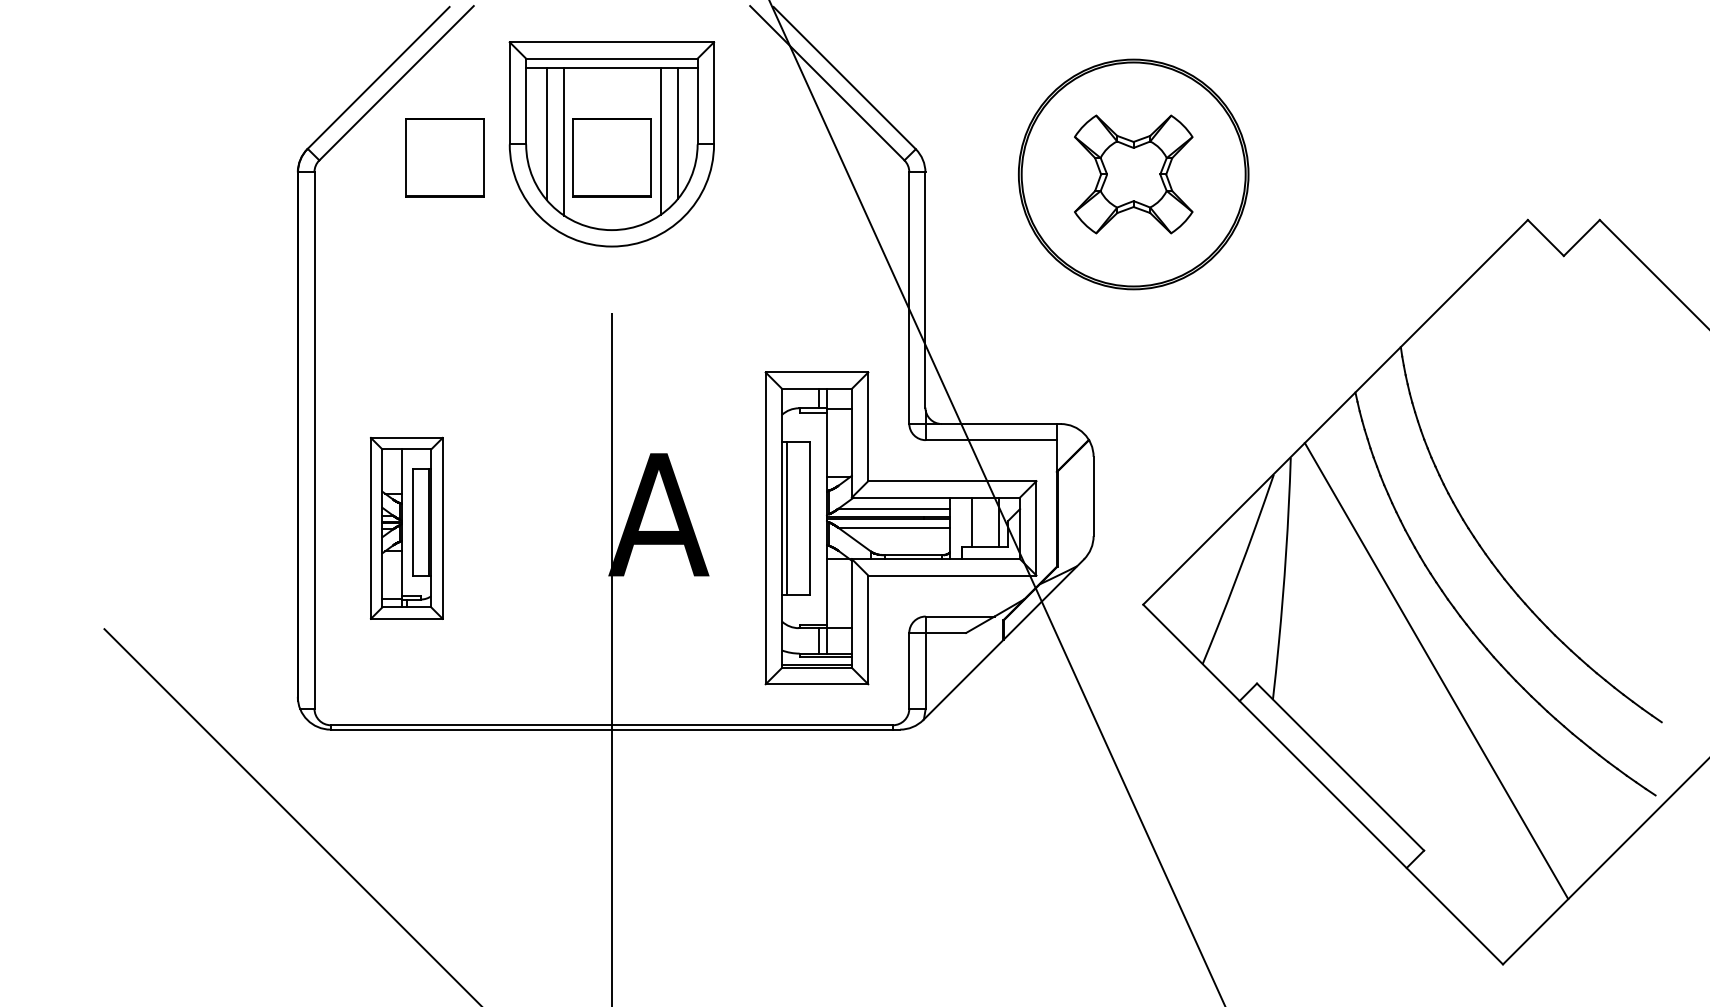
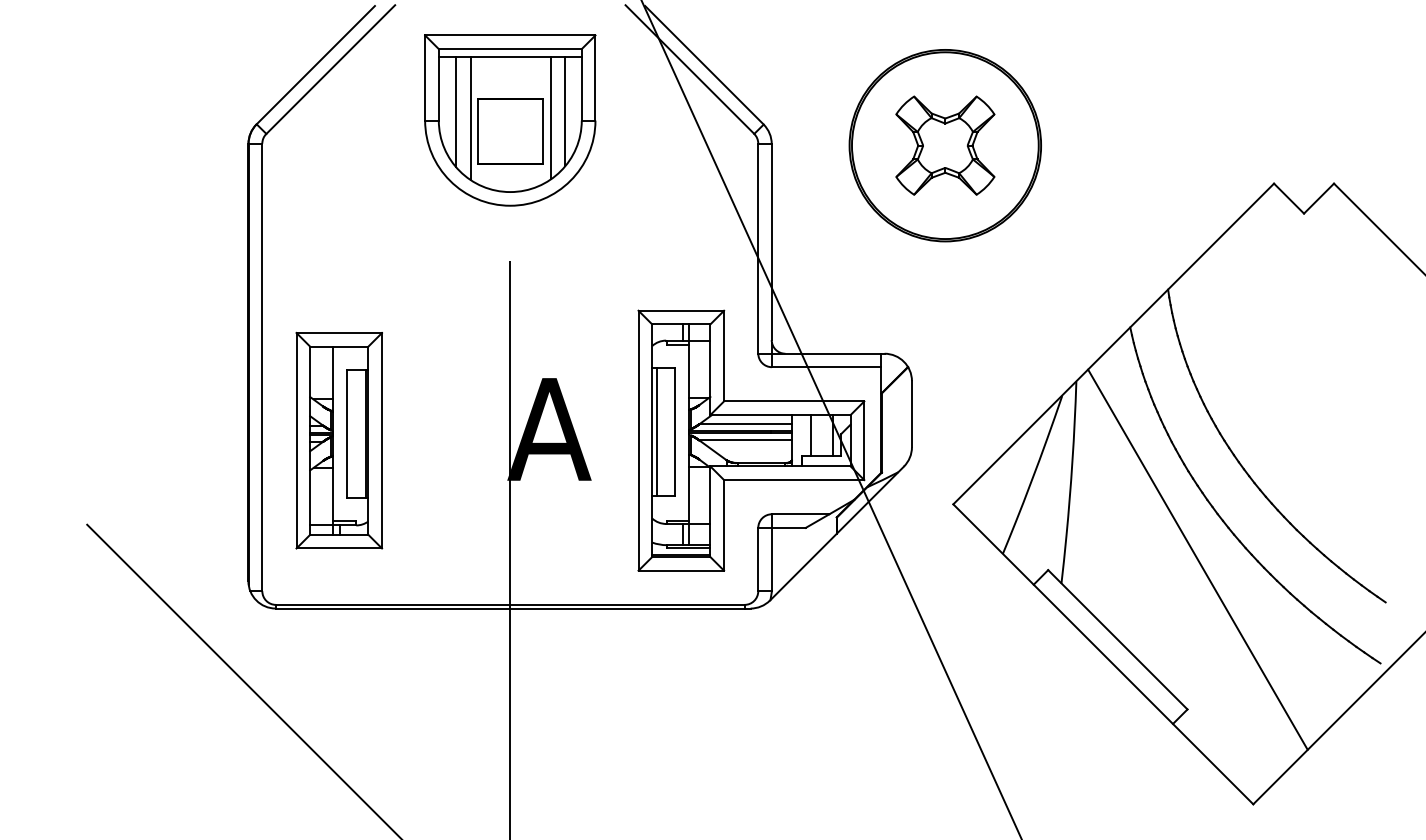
part: (444, 157) -> (370, 131), removed
part: (406, 528) -> (339, 440), size x1.43

